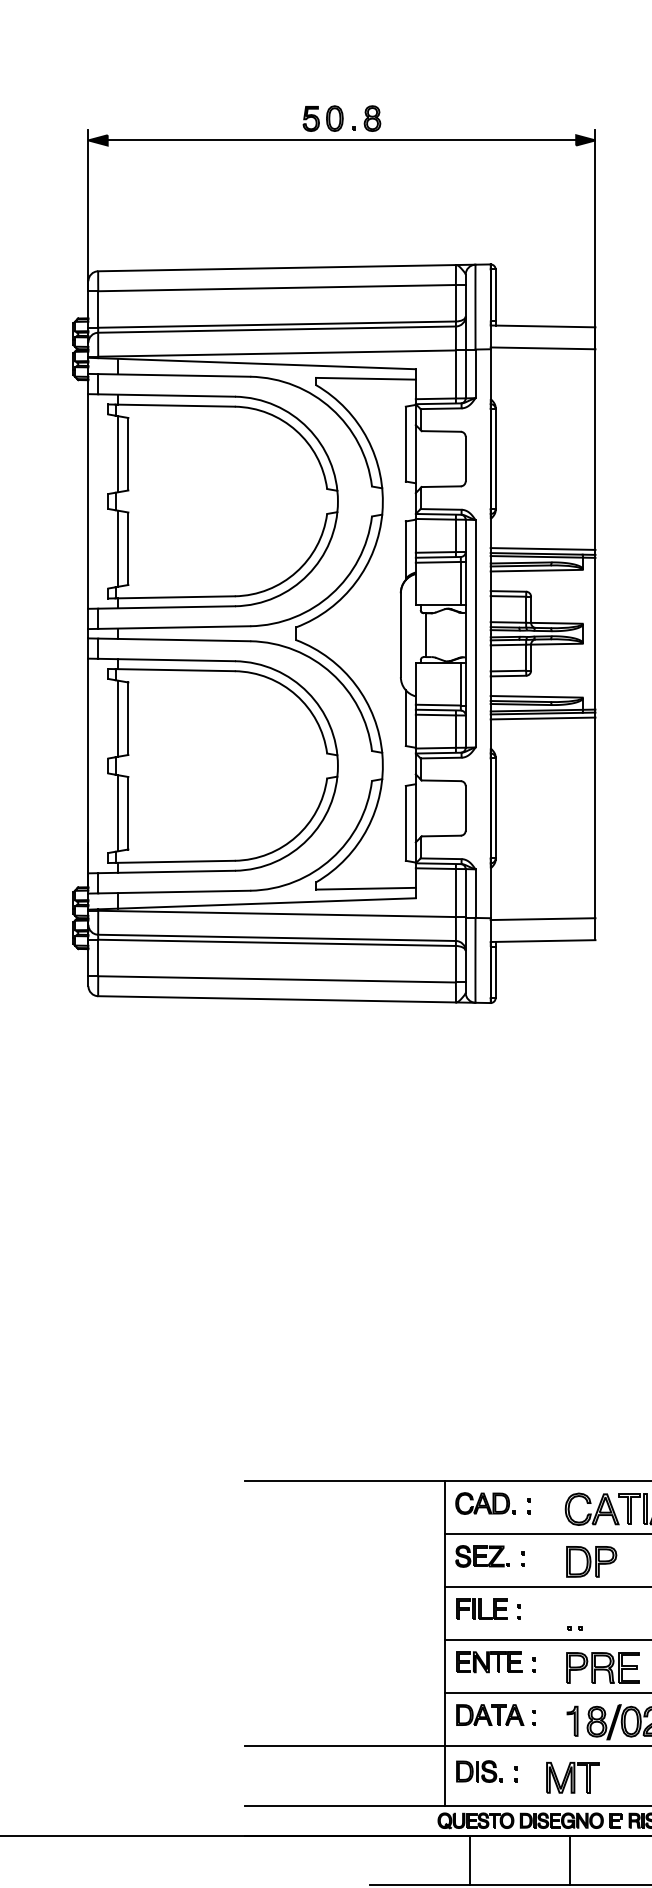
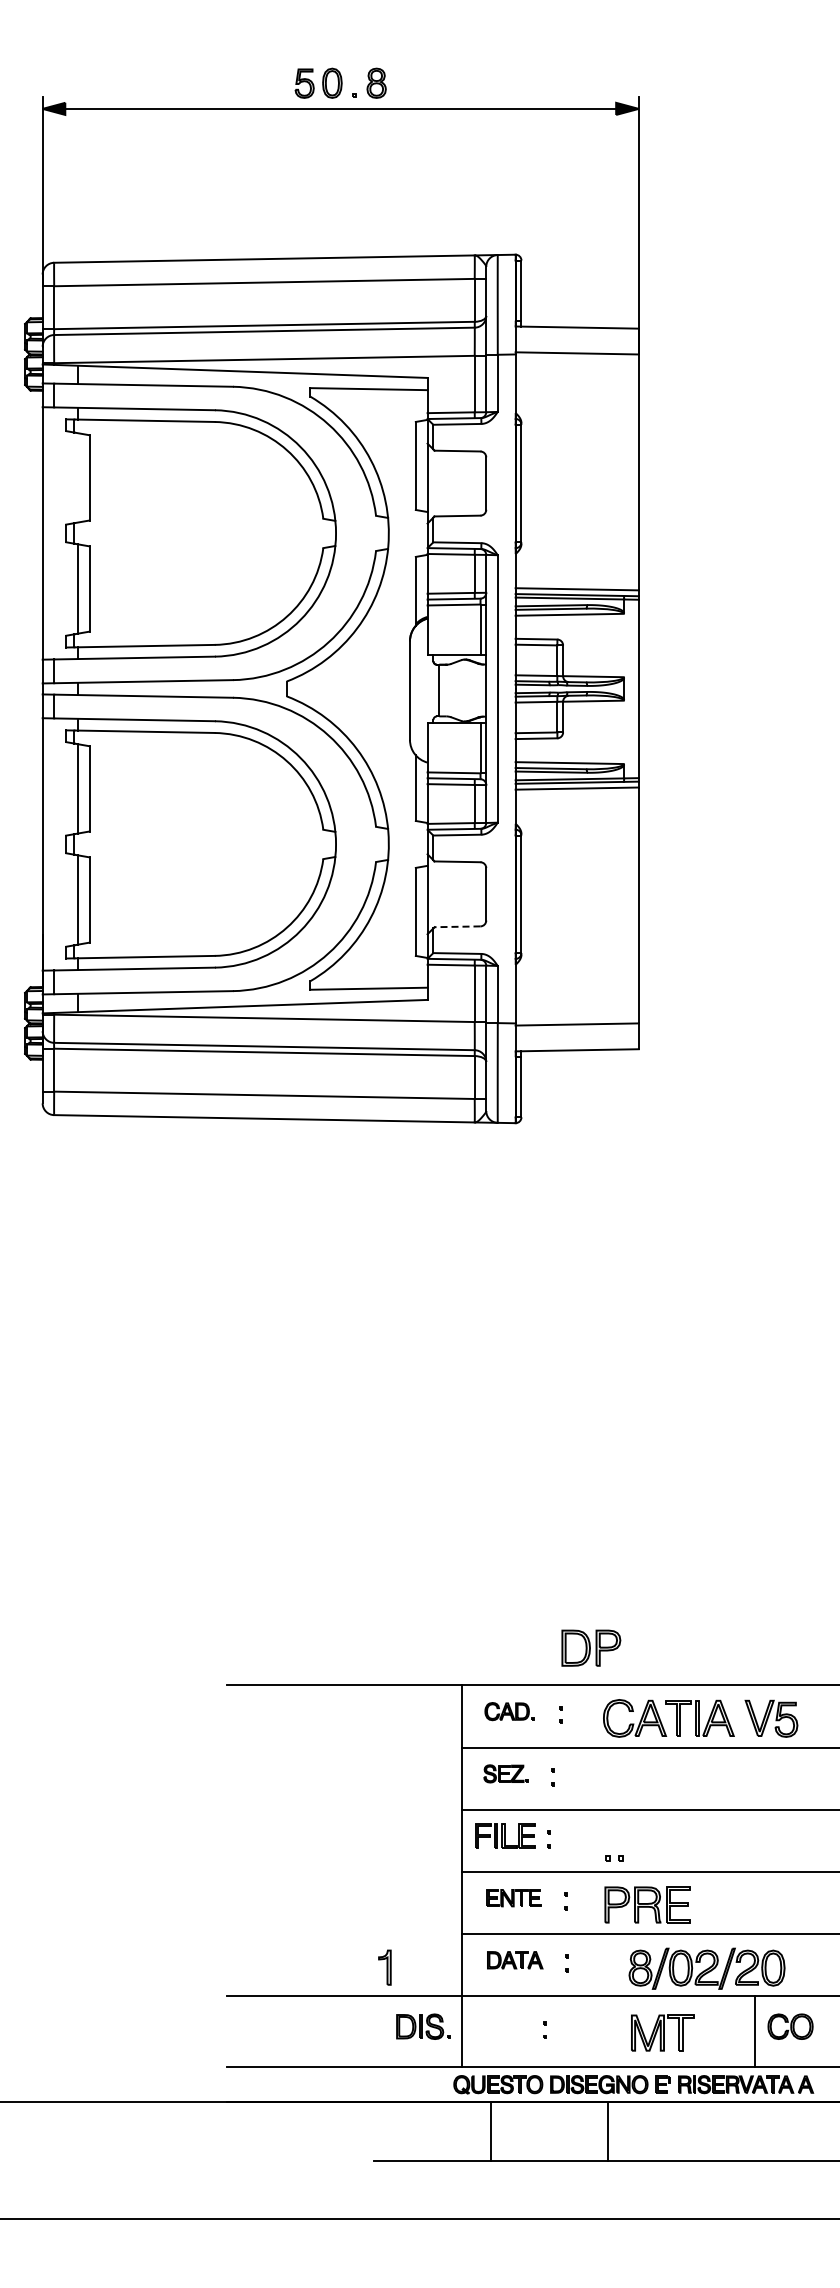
line: (118, 453) -> (77, 477), removed
line: (441, 835) -> (457, 926), solid -> dashed
part: (485, 1503) -> (509, 1711), size x0.7
part: (482, 1556) -> (505, 1773), size x0.7
part: (591, 1561) -> (591, 1647), moved
part: (488, 1661) -> (513, 1897), size x0.7
part: (490, 1714) -> (515, 1959), size x0.7
part: (572, 1721) -> (384, 1967), moved
part: (479, 1771) -> (423, 2026), moved
part: (573, 1777) -> (662, 2032), moved

